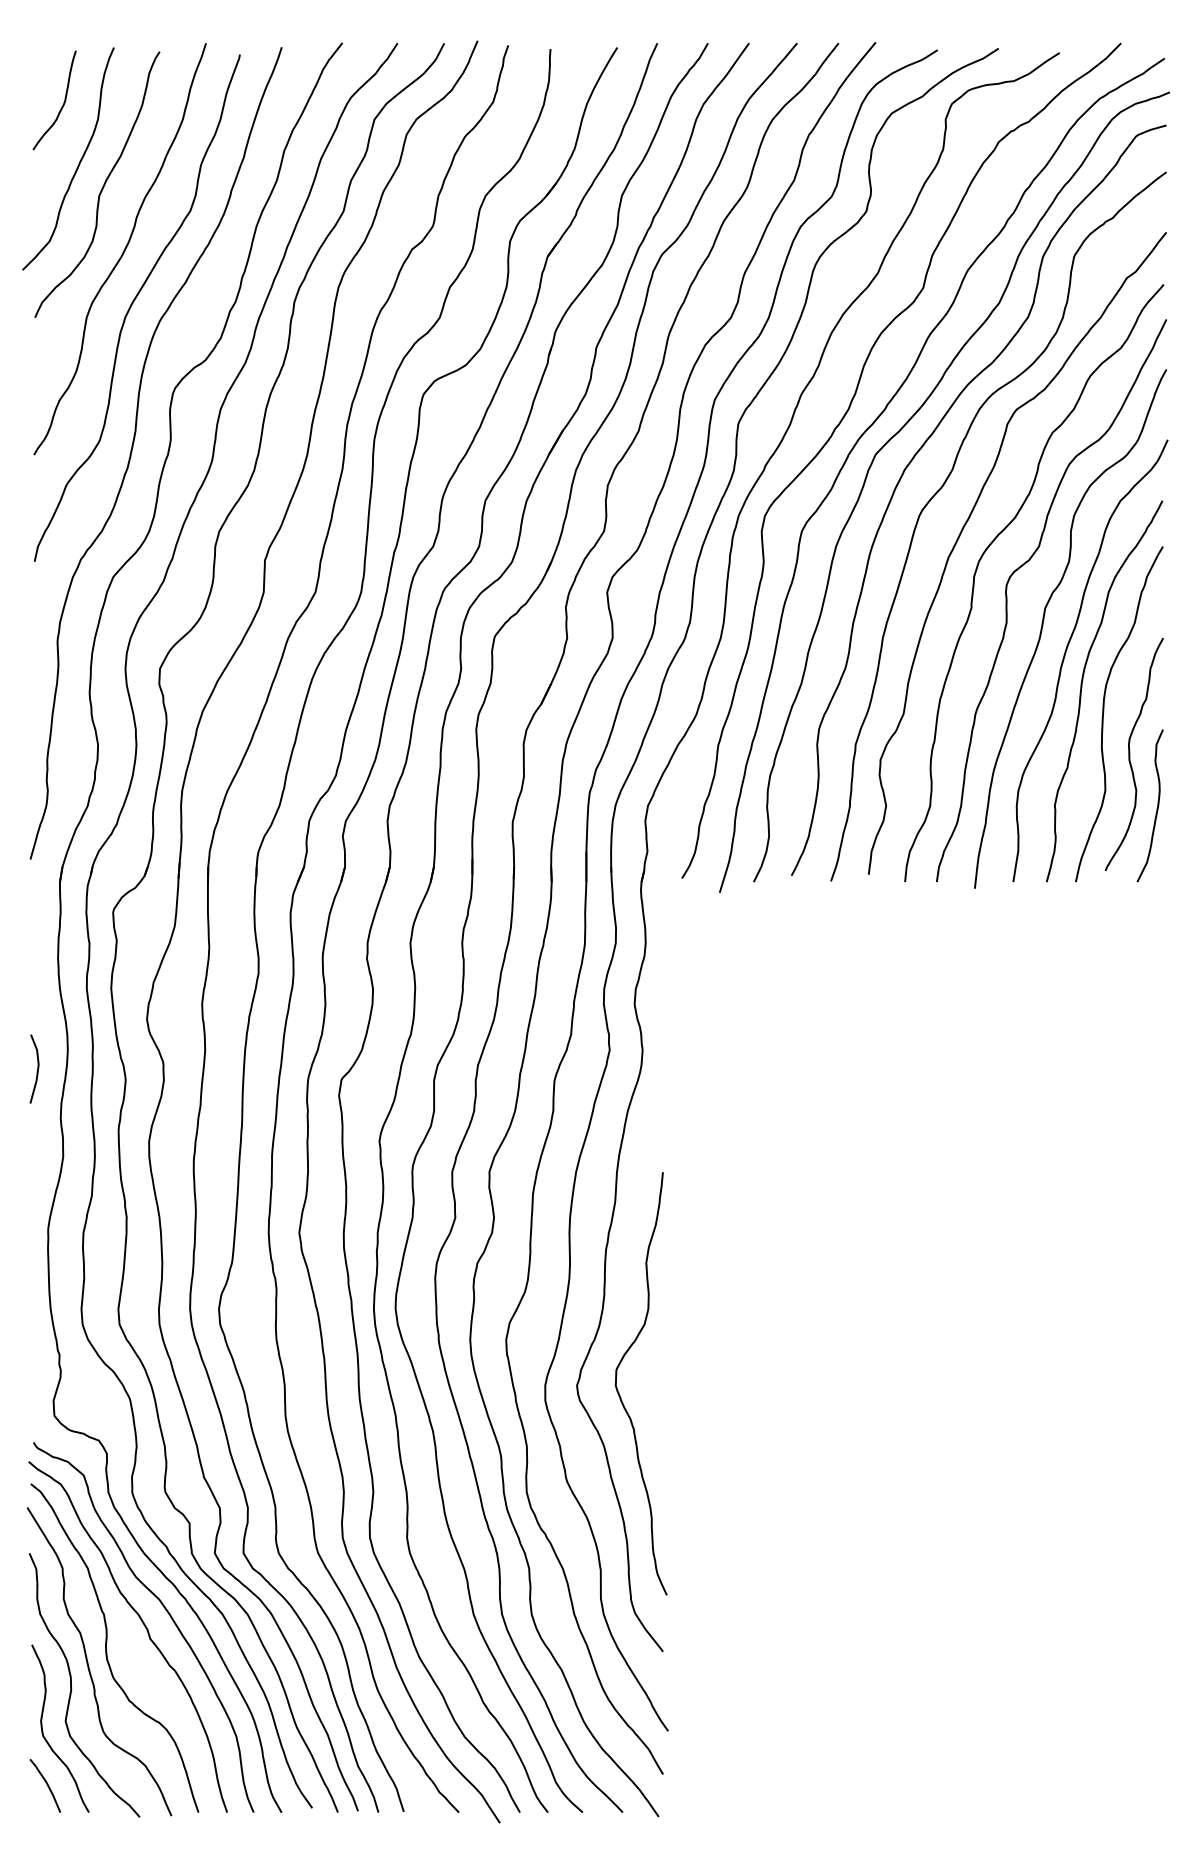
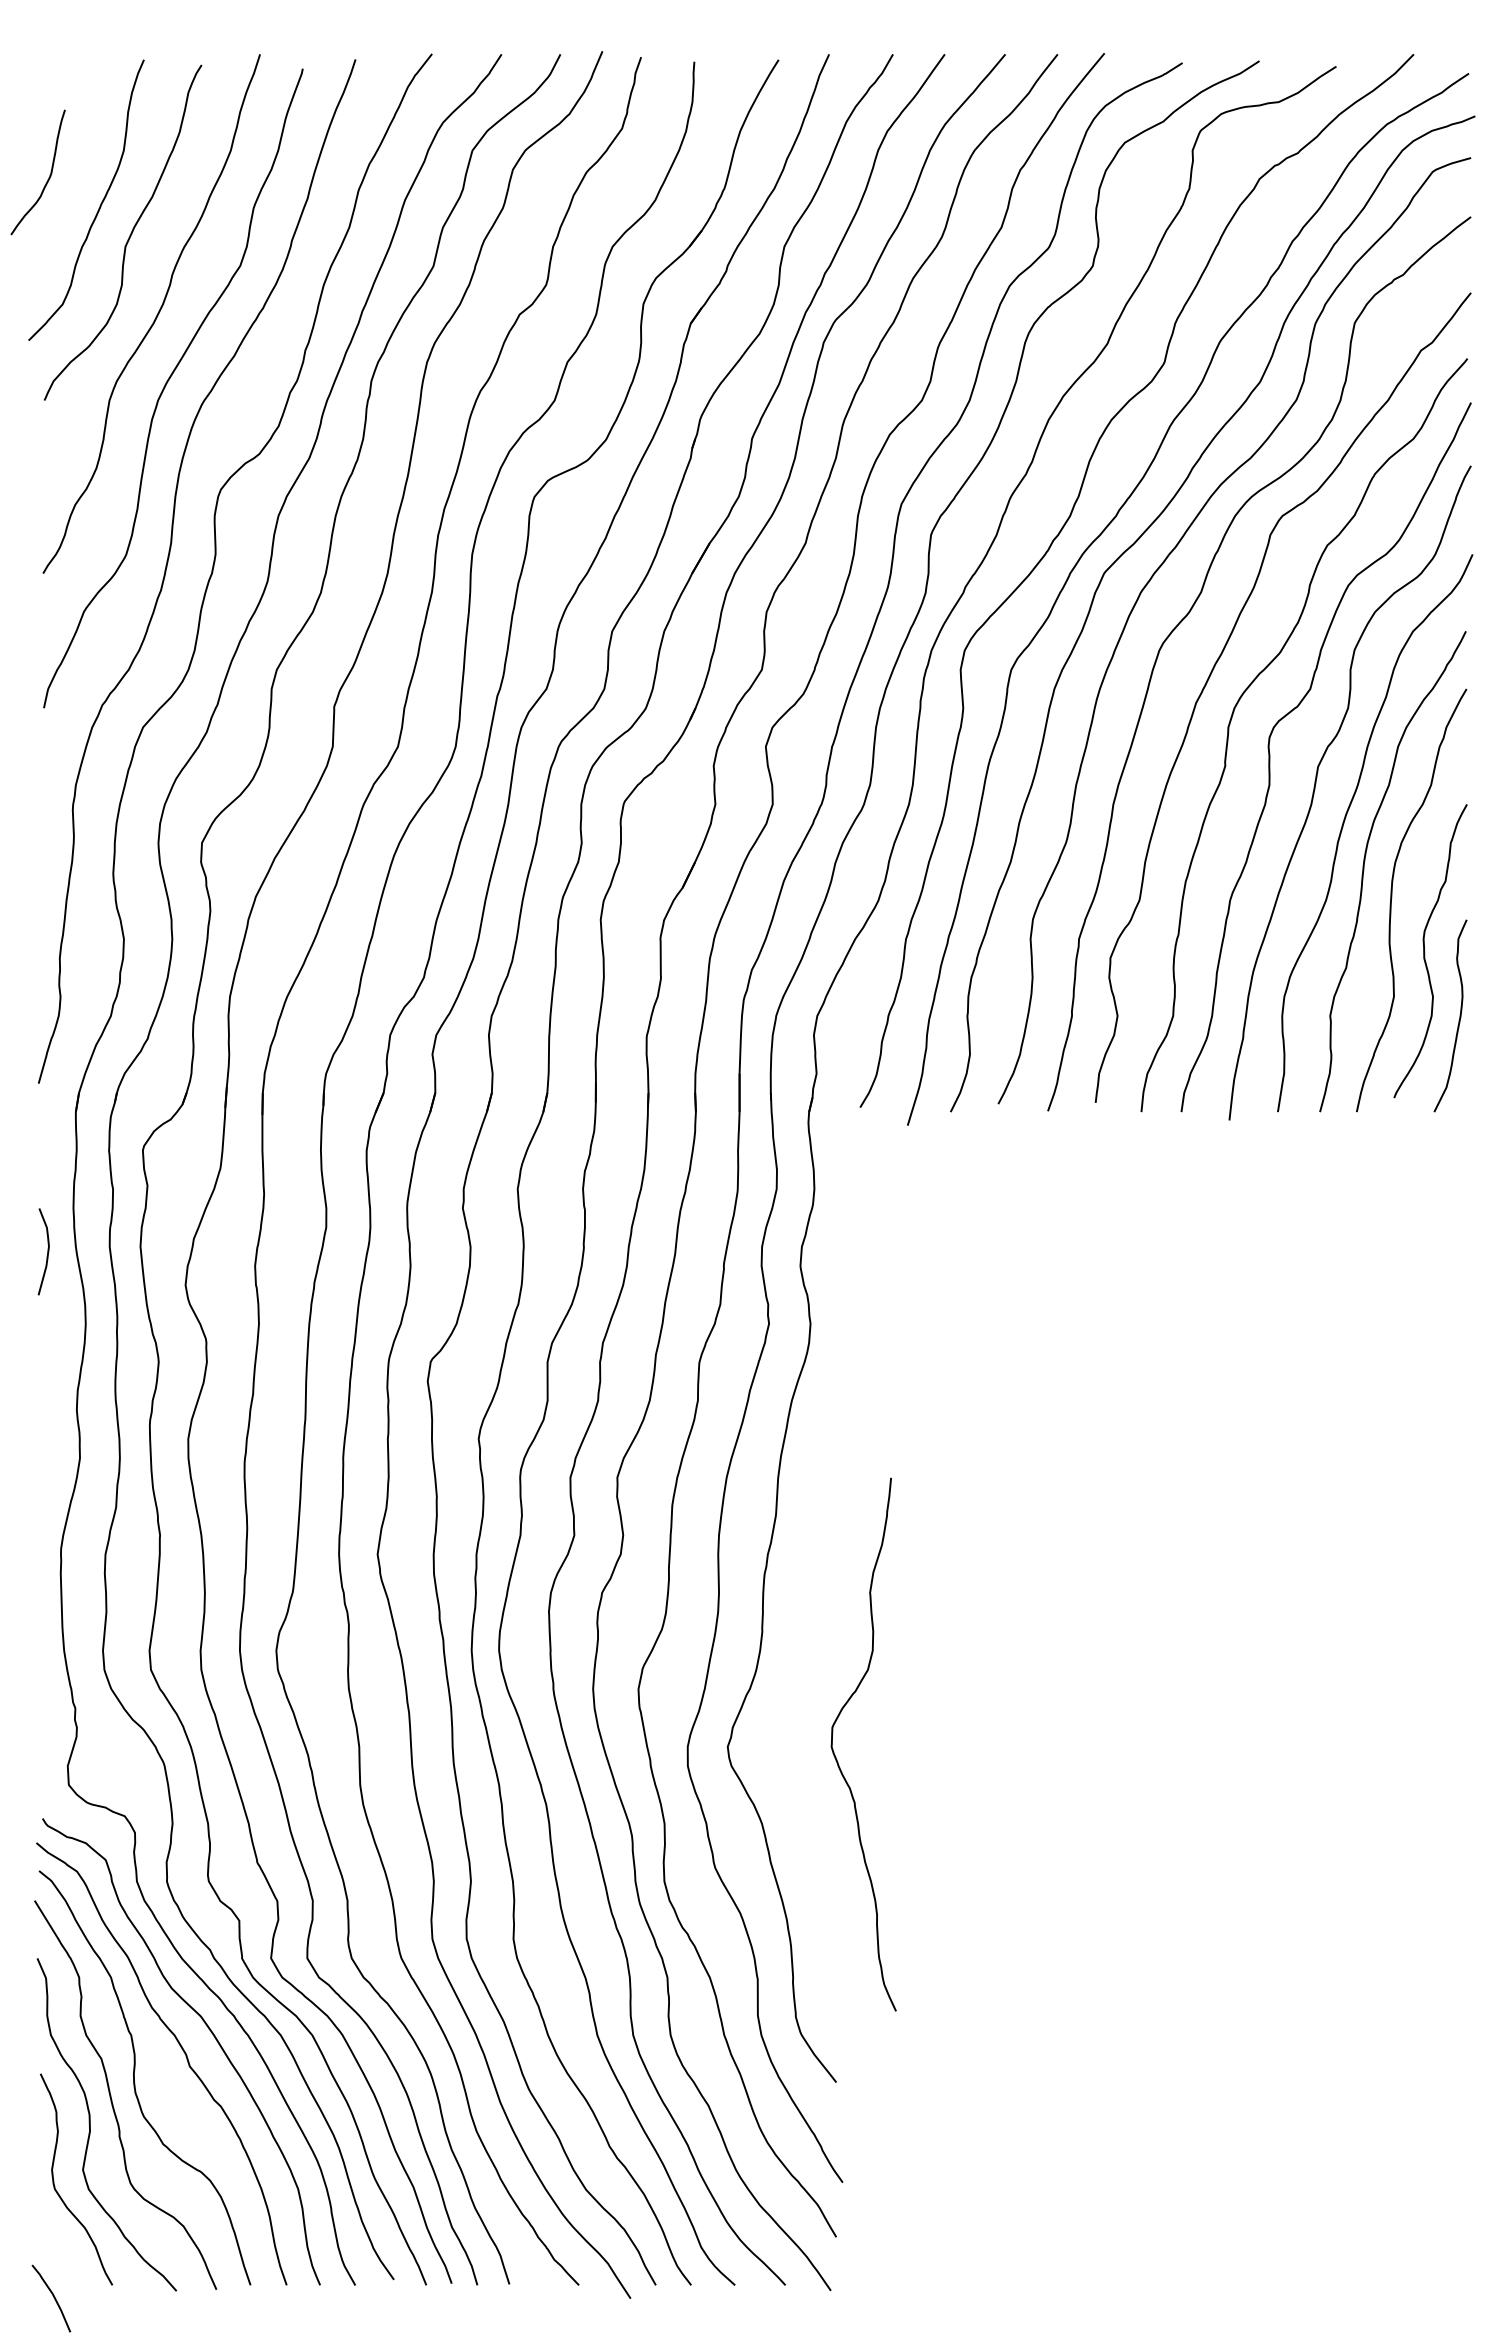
curve: (62, 104) -> (48, 177), moved
curve: (37, 1068) -> (47, 1251), moved
curve: (618, 1391) -> (835, 1754), moved
curve: (47, 1784) -> (53, 2297), moved

